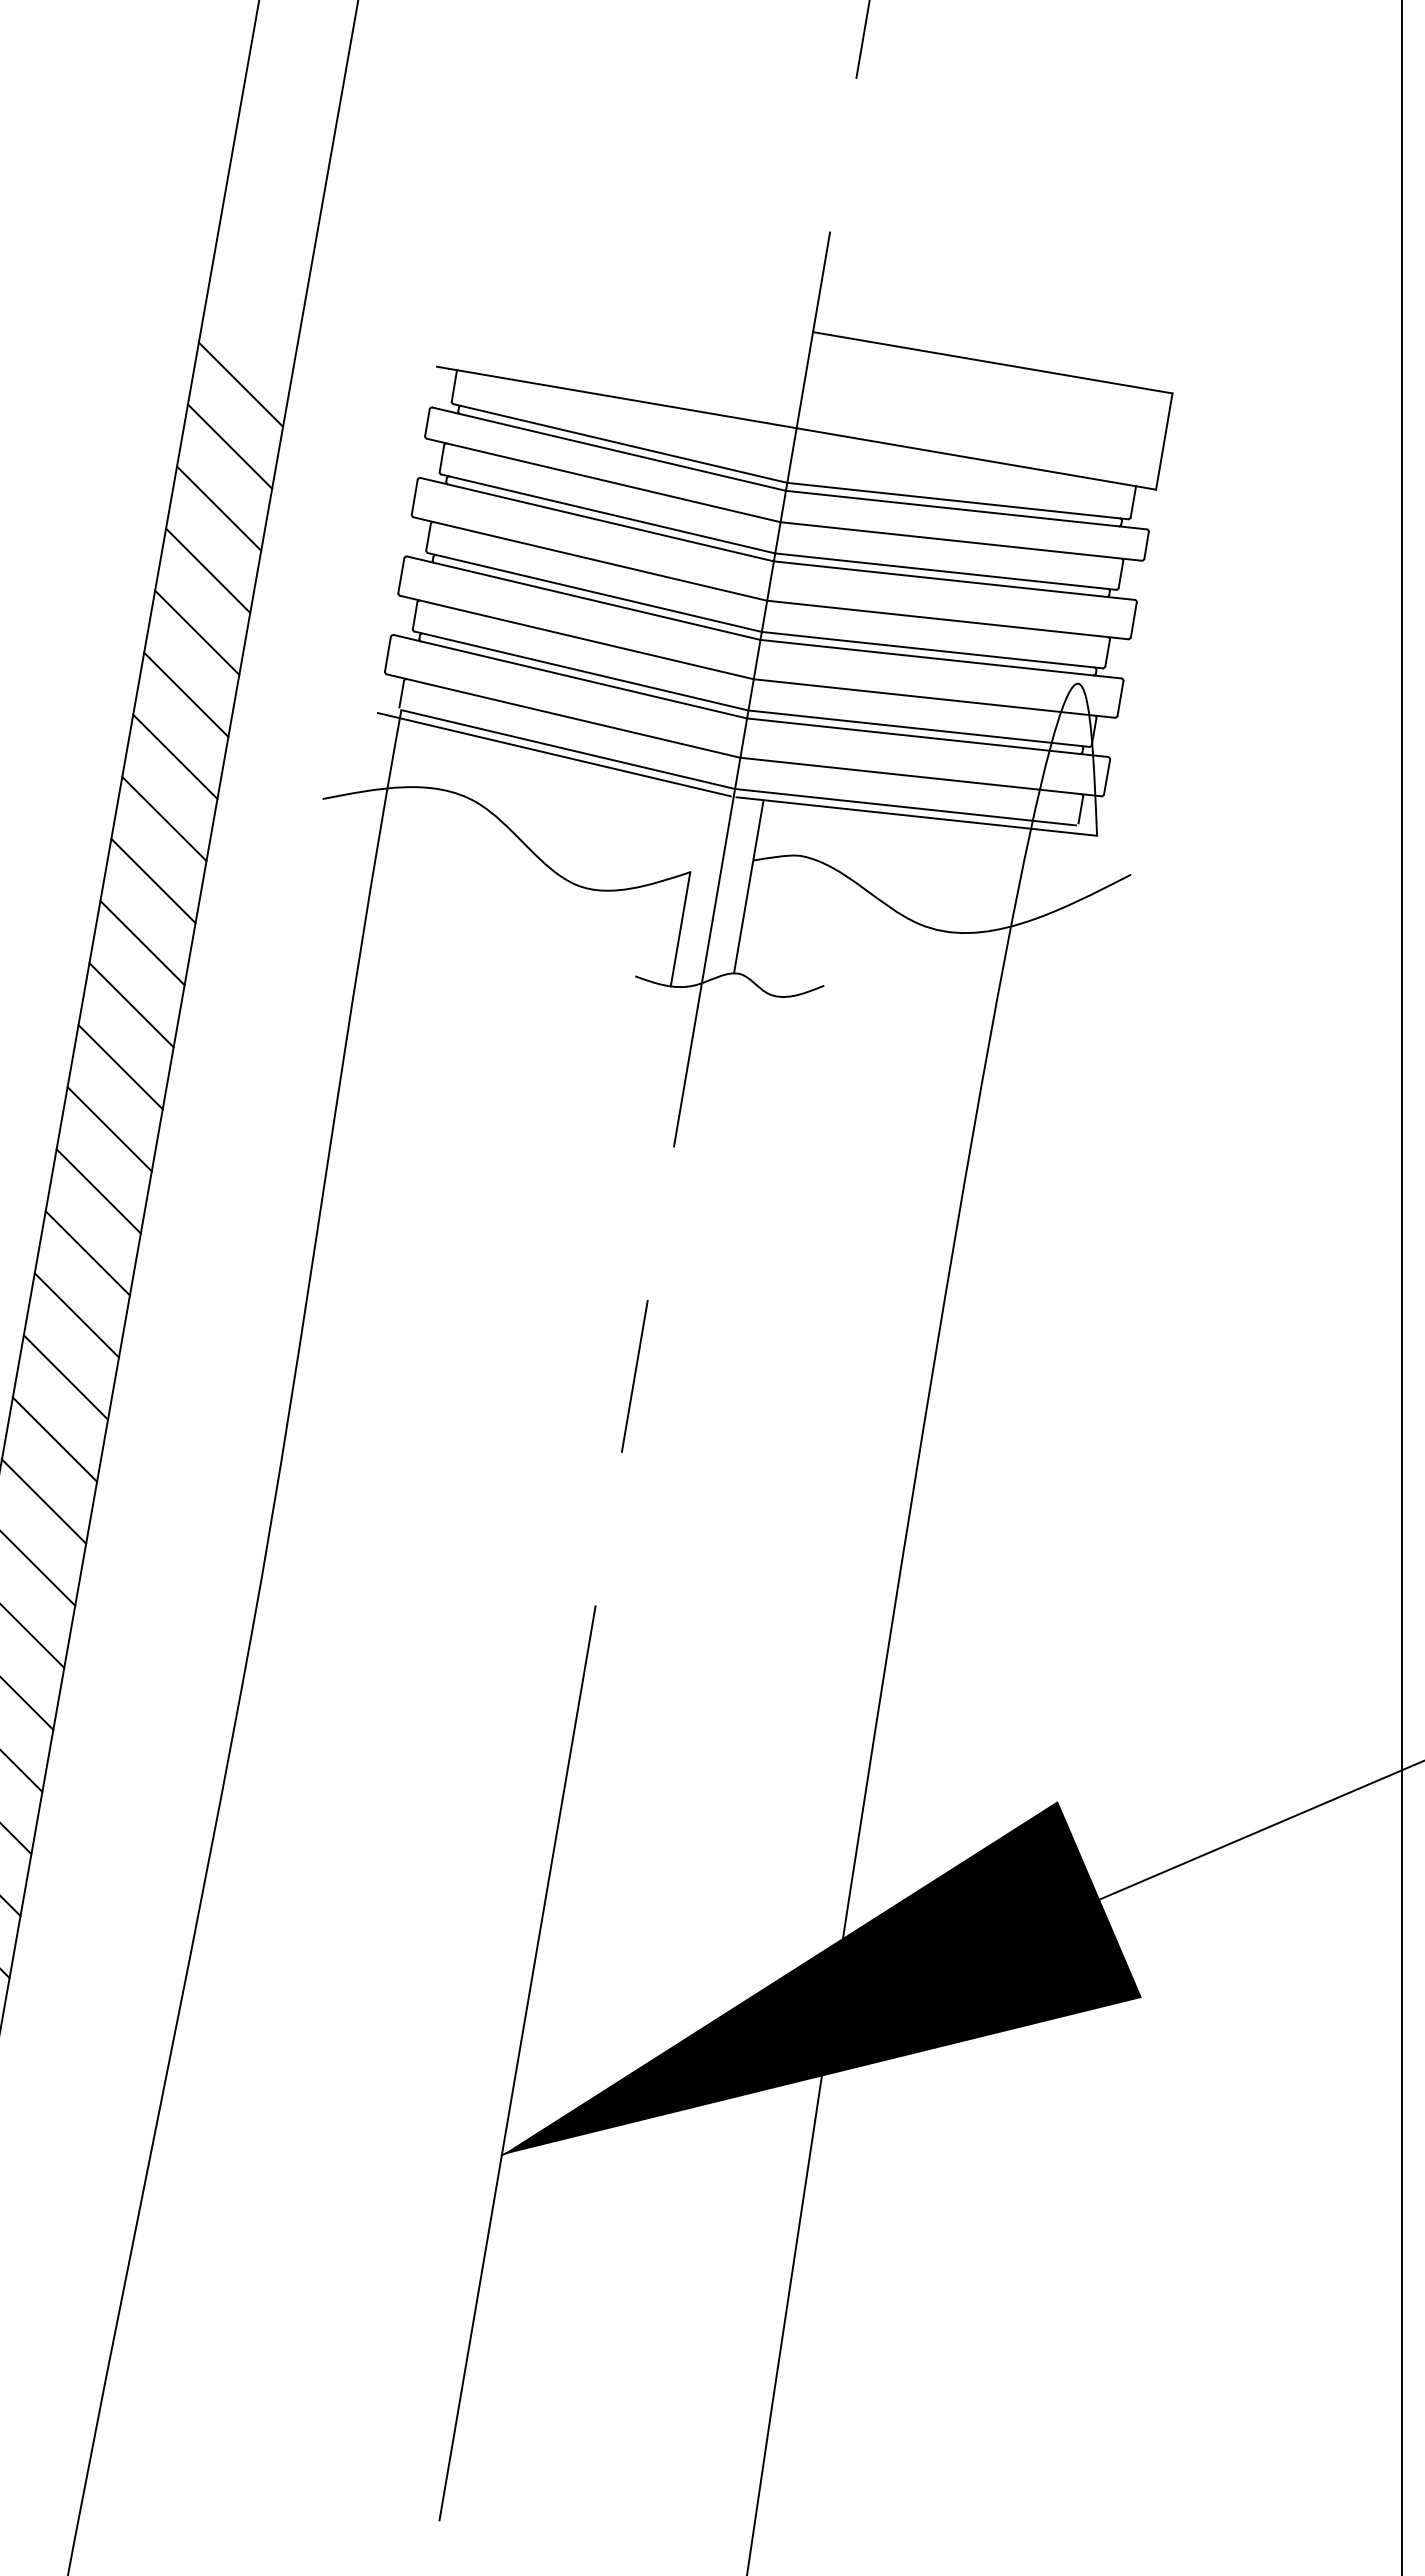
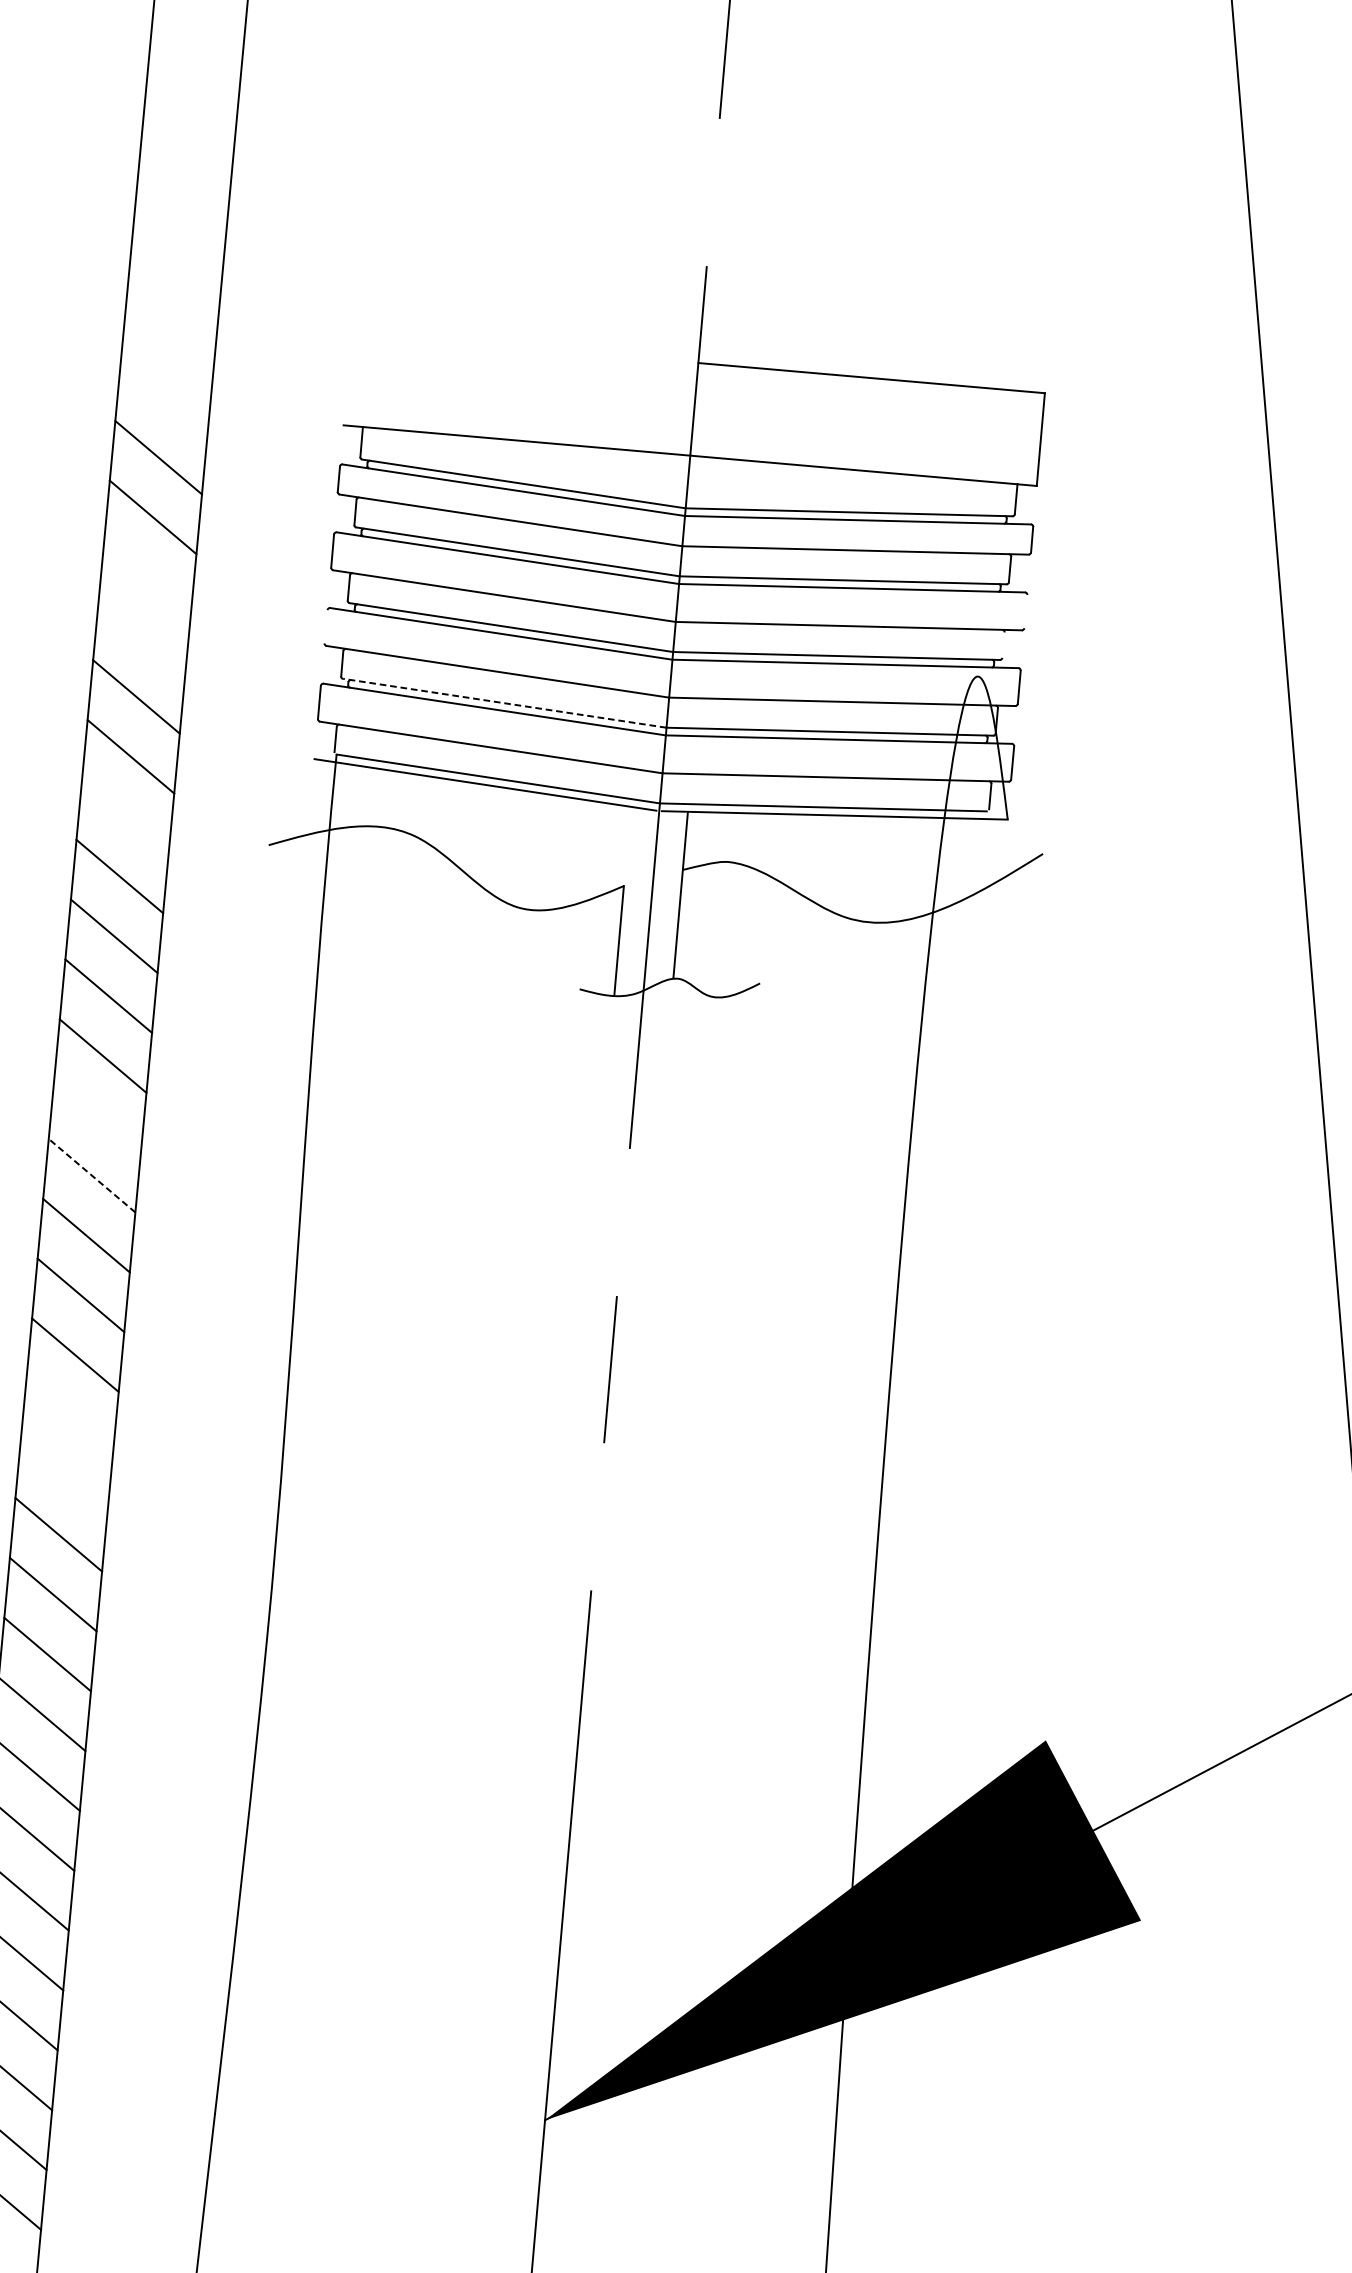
line: (219, 508) -> (147, 577), removed
line: (208, 570) -> (142, 636), removed
line: (401, 575) -> (326, 626), removed
line: (1133, 619) -> (1025, 611), removed
line: (1107, 652) -> (1003, 644), removed
line: (581, 670) -> (504, 702), solid -> dashed
line: (175, 756) -> (125, 816), removed
line: (120, 1067) -> (97, 1116), removed
line: (109, 1129) -> (91, 1175), solid -> dashed
line: (65, 1377) -> (69, 1415), removed
line: (54, 1439) -> (63, 1474), removed

